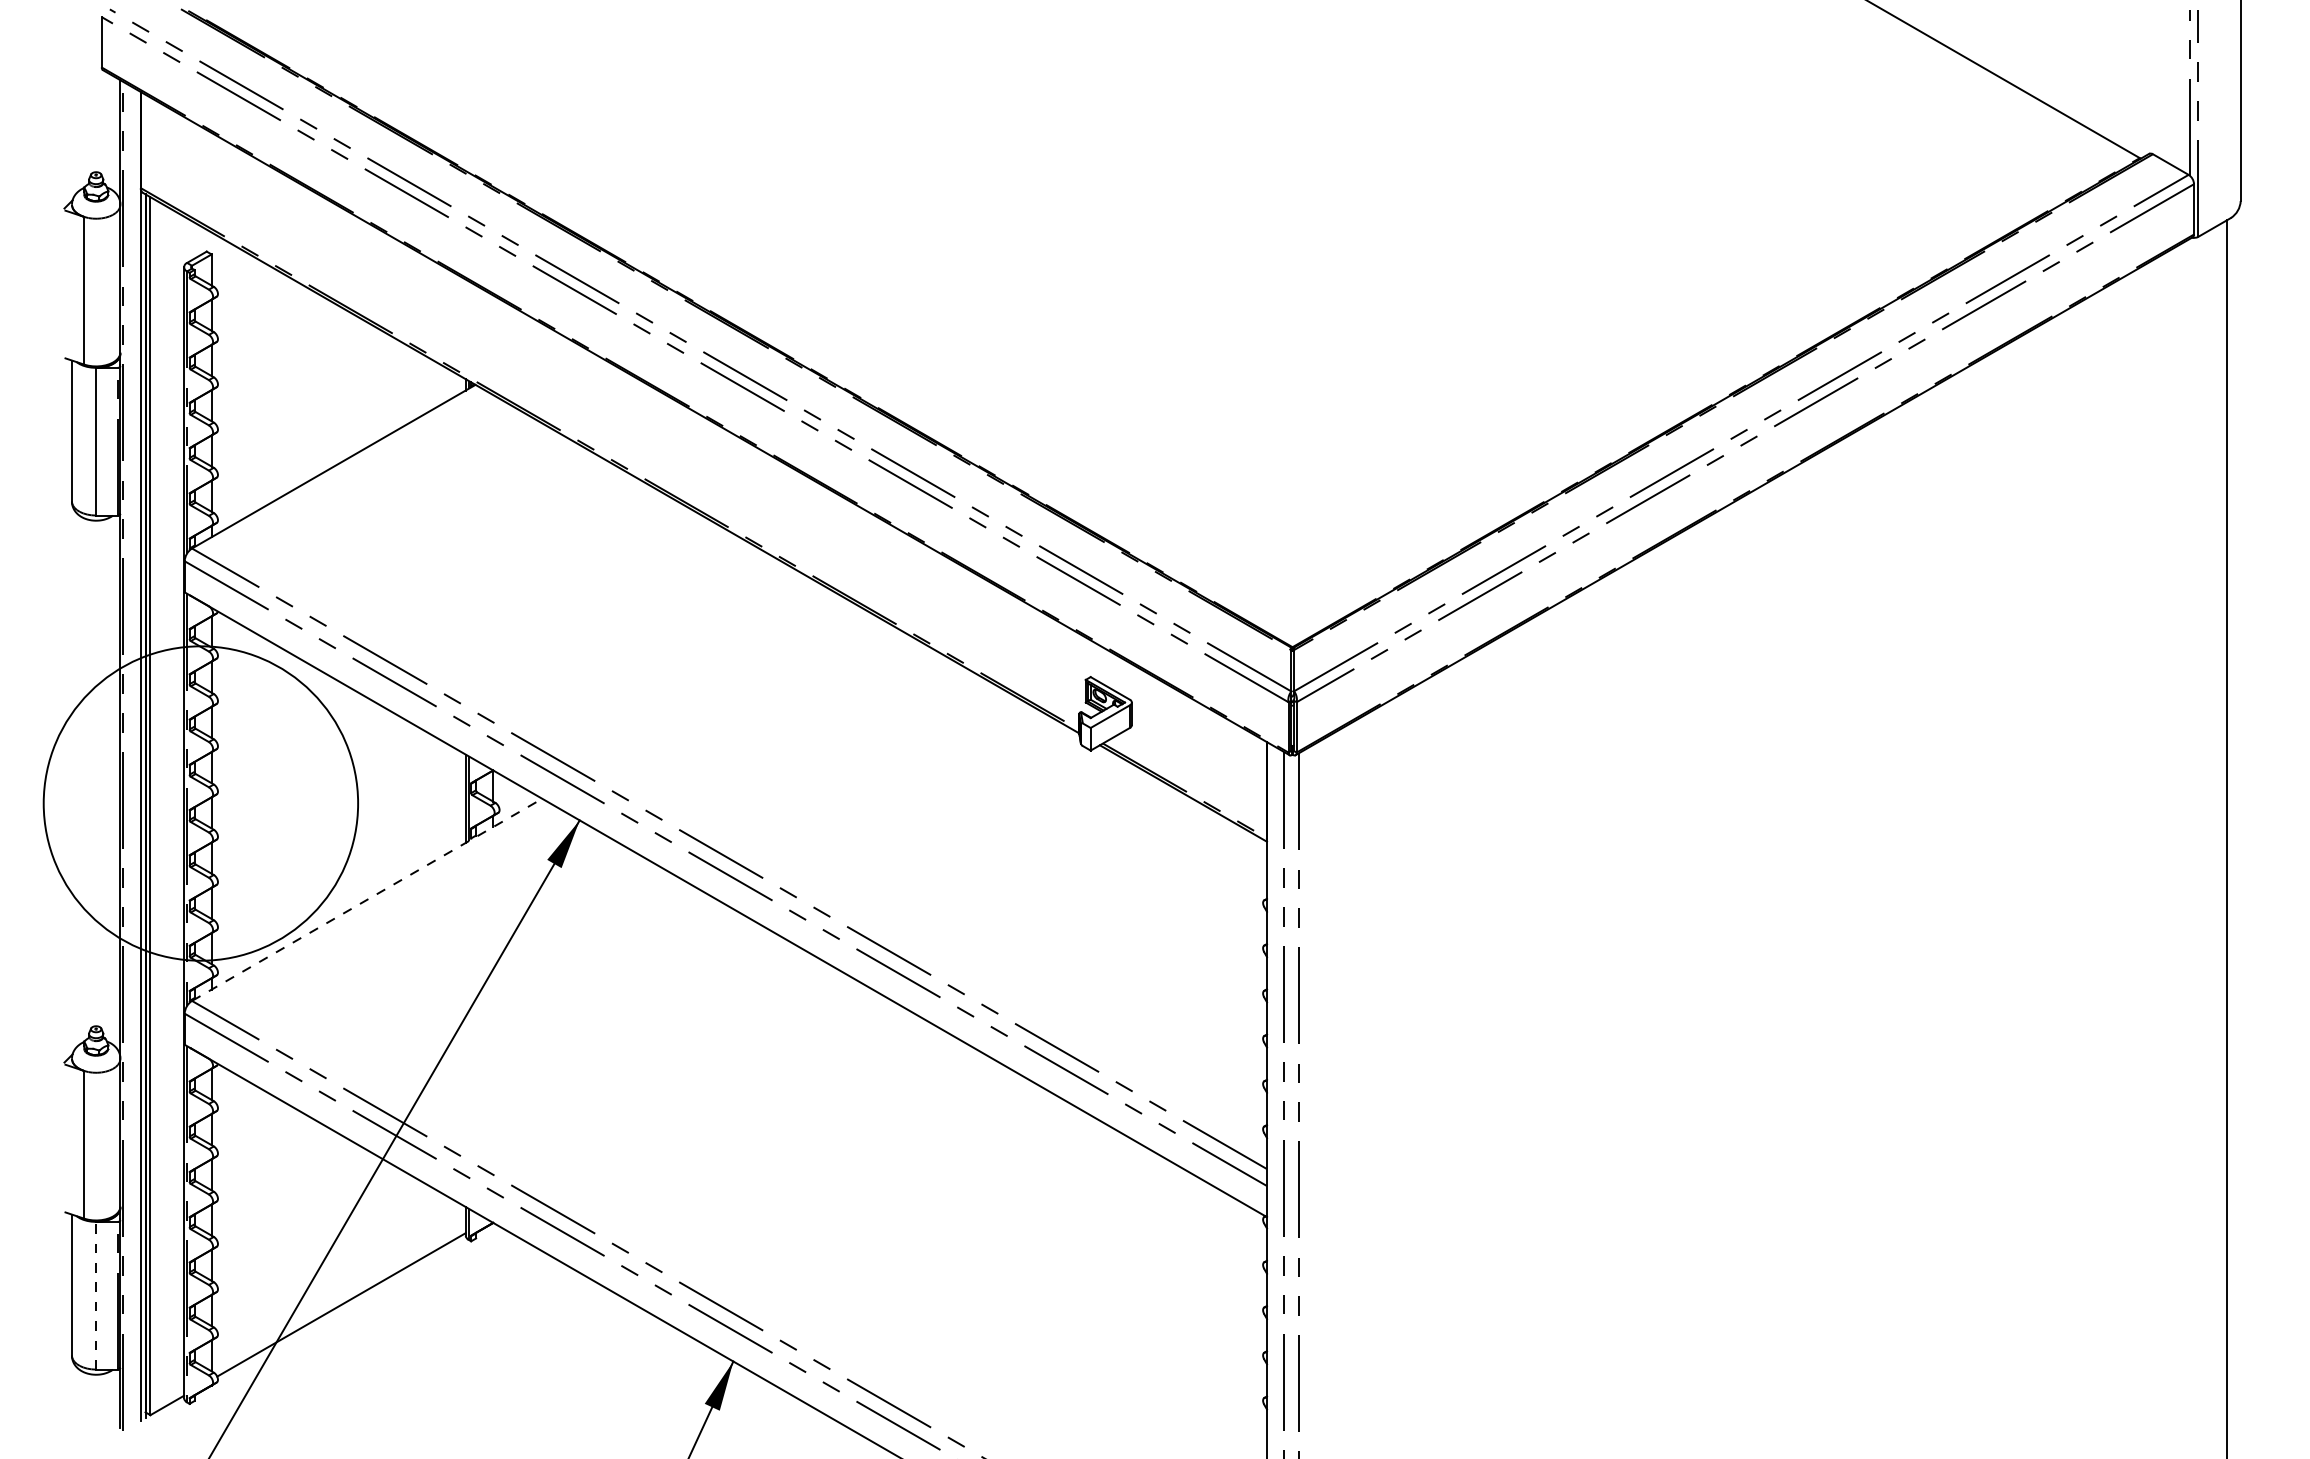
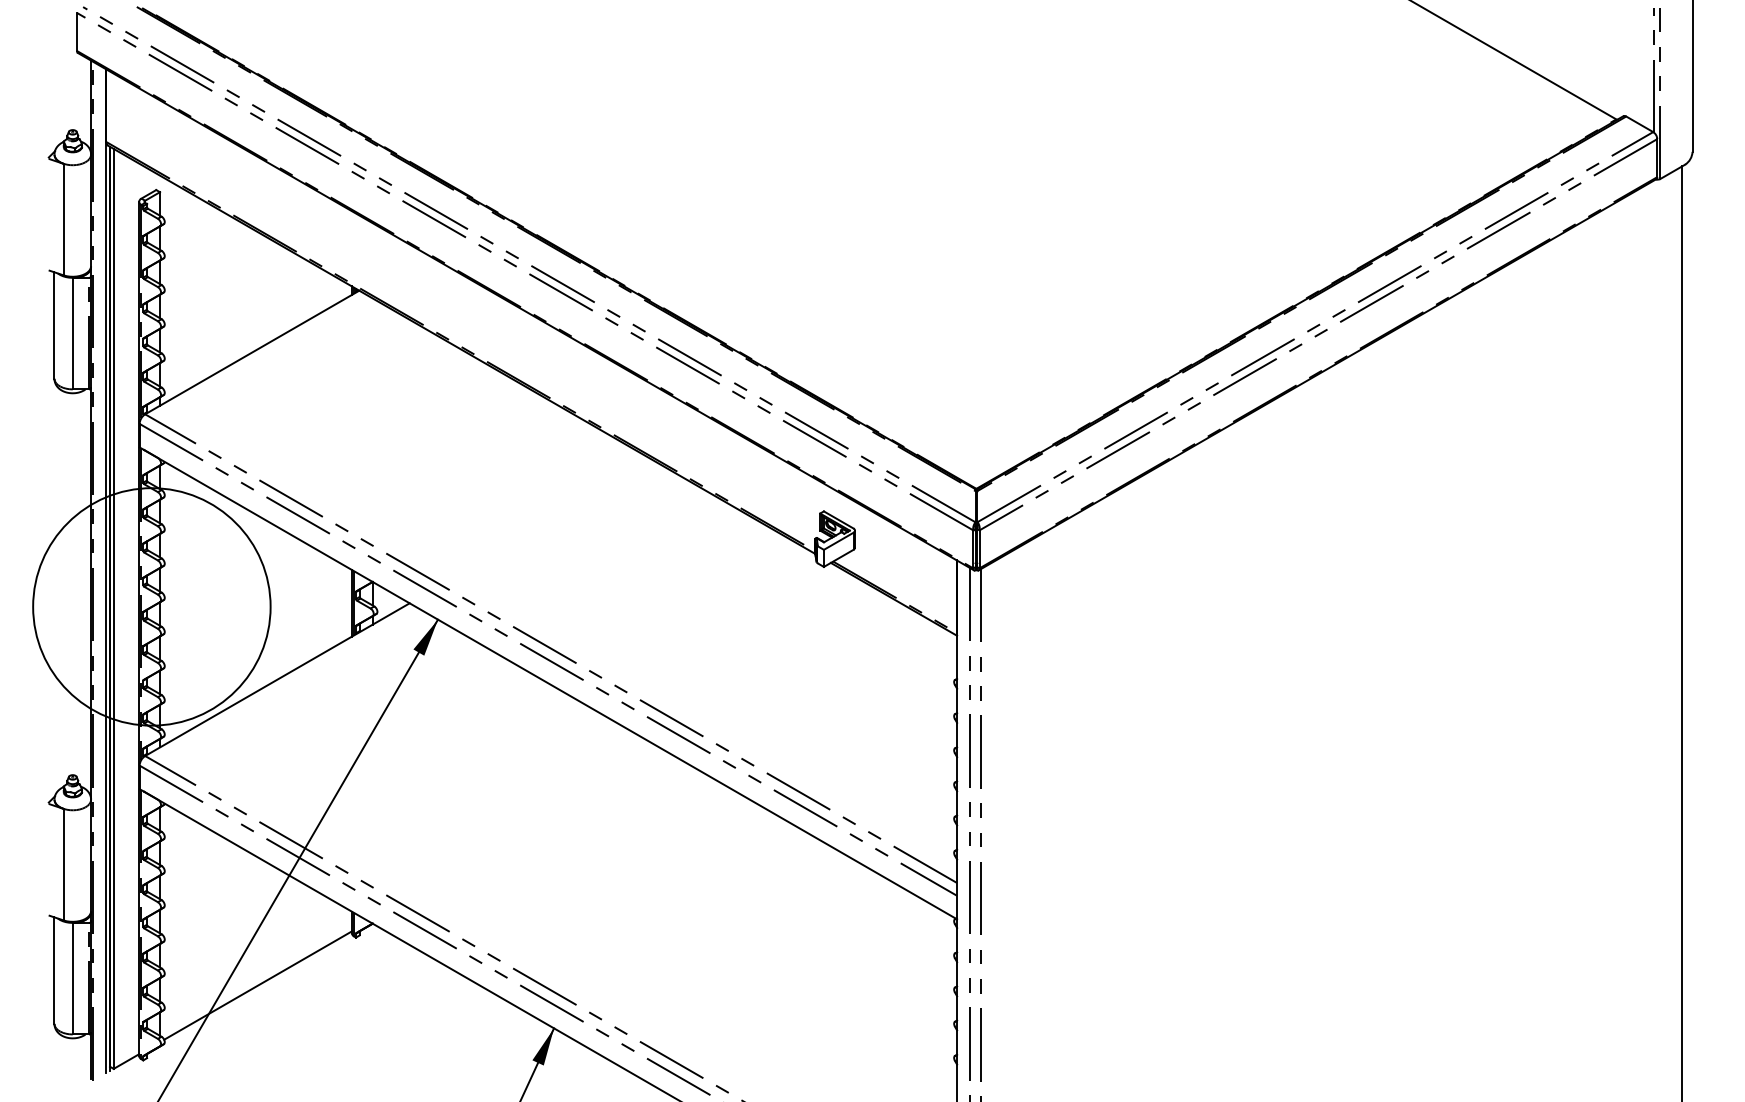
line: (367, 899) -> (277, 679), dashed -> solid
line: (96, 1295) -> (73, 978), dashed -> solid

